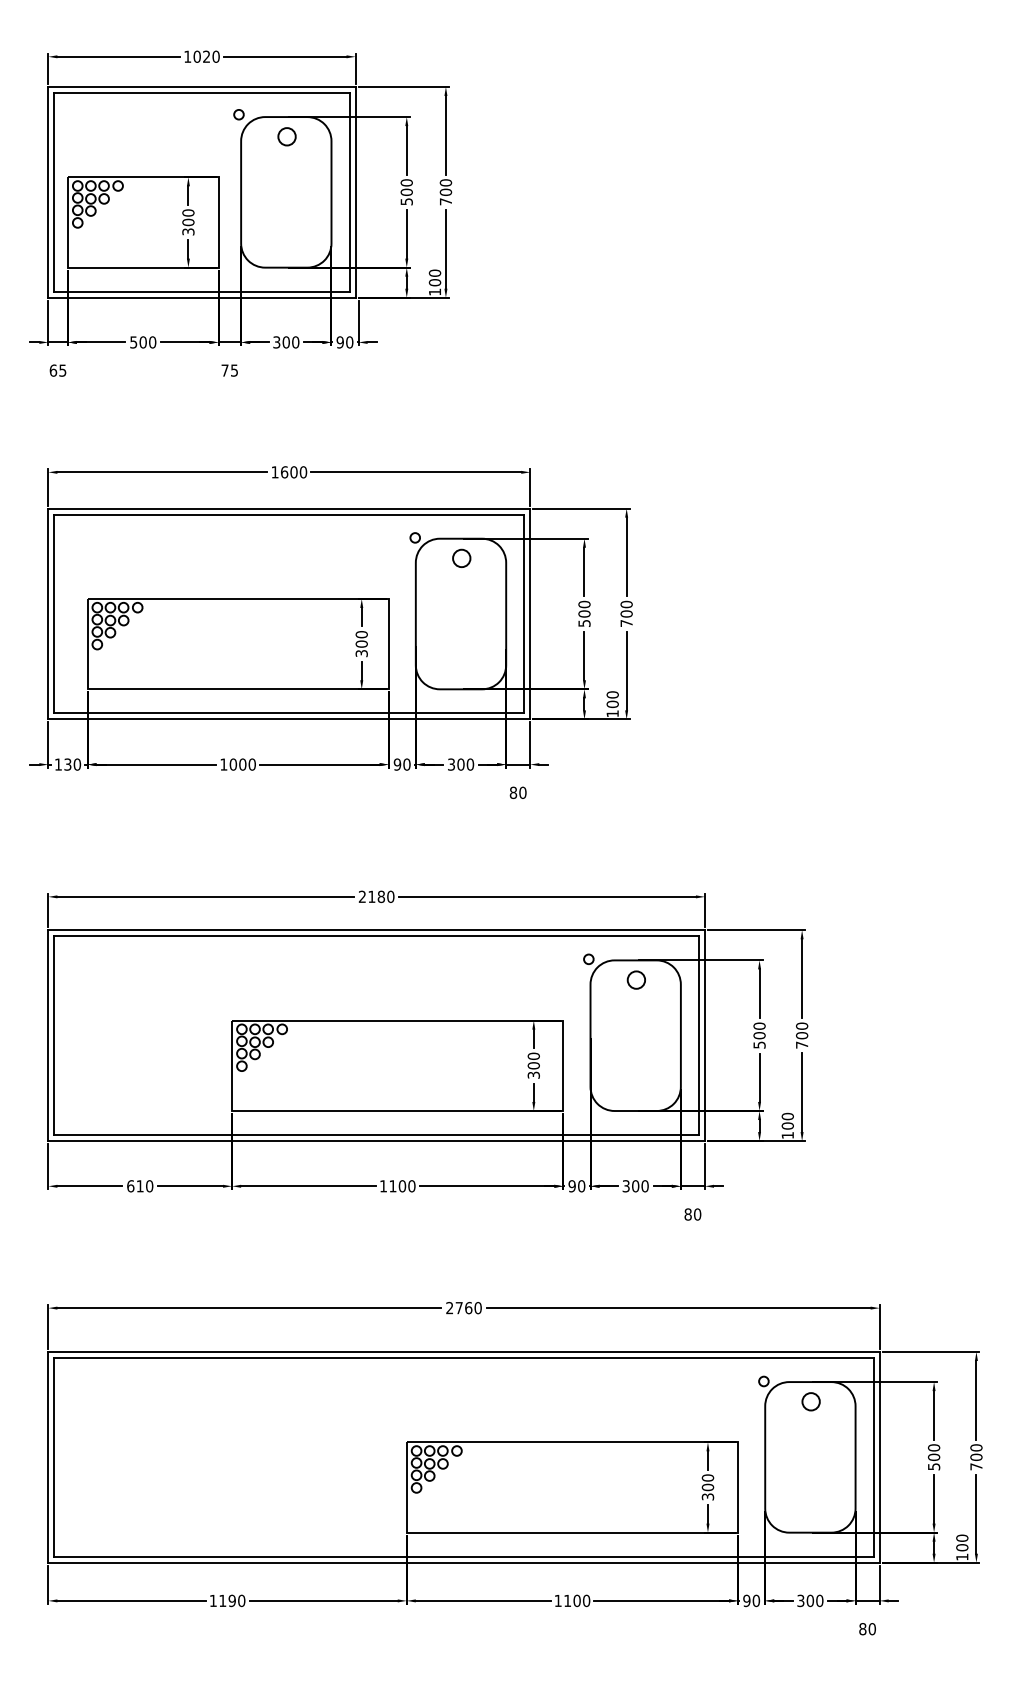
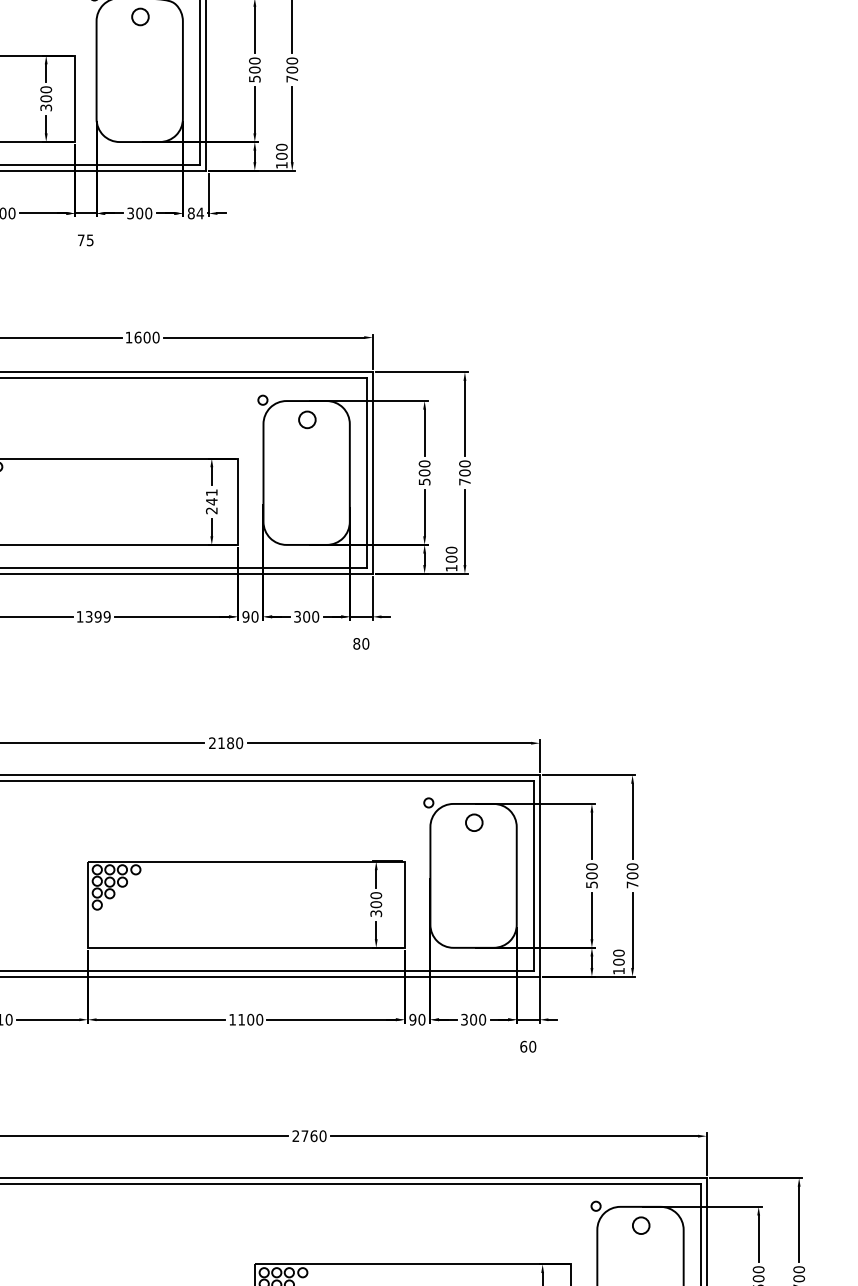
text: (344, 342) -> (195, 213), 90 -> 84
text: (361, 644) -> (211, 502), 300 -> 241
text: (242, 764) -> (97, 616), 1000 -> 1399
text: (687, 1214) -> (523, 1046), 80 -> 60

